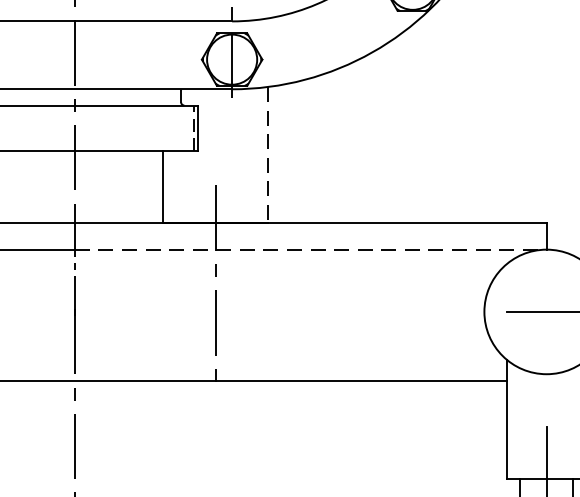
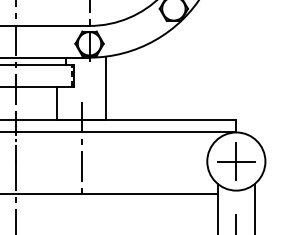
line: (268, 155) -> (106, 88), dashed -> solid
line: (311, 249) -> (126, 132), dashed -> solid
line: (546, 311) -> (236, 161), added

